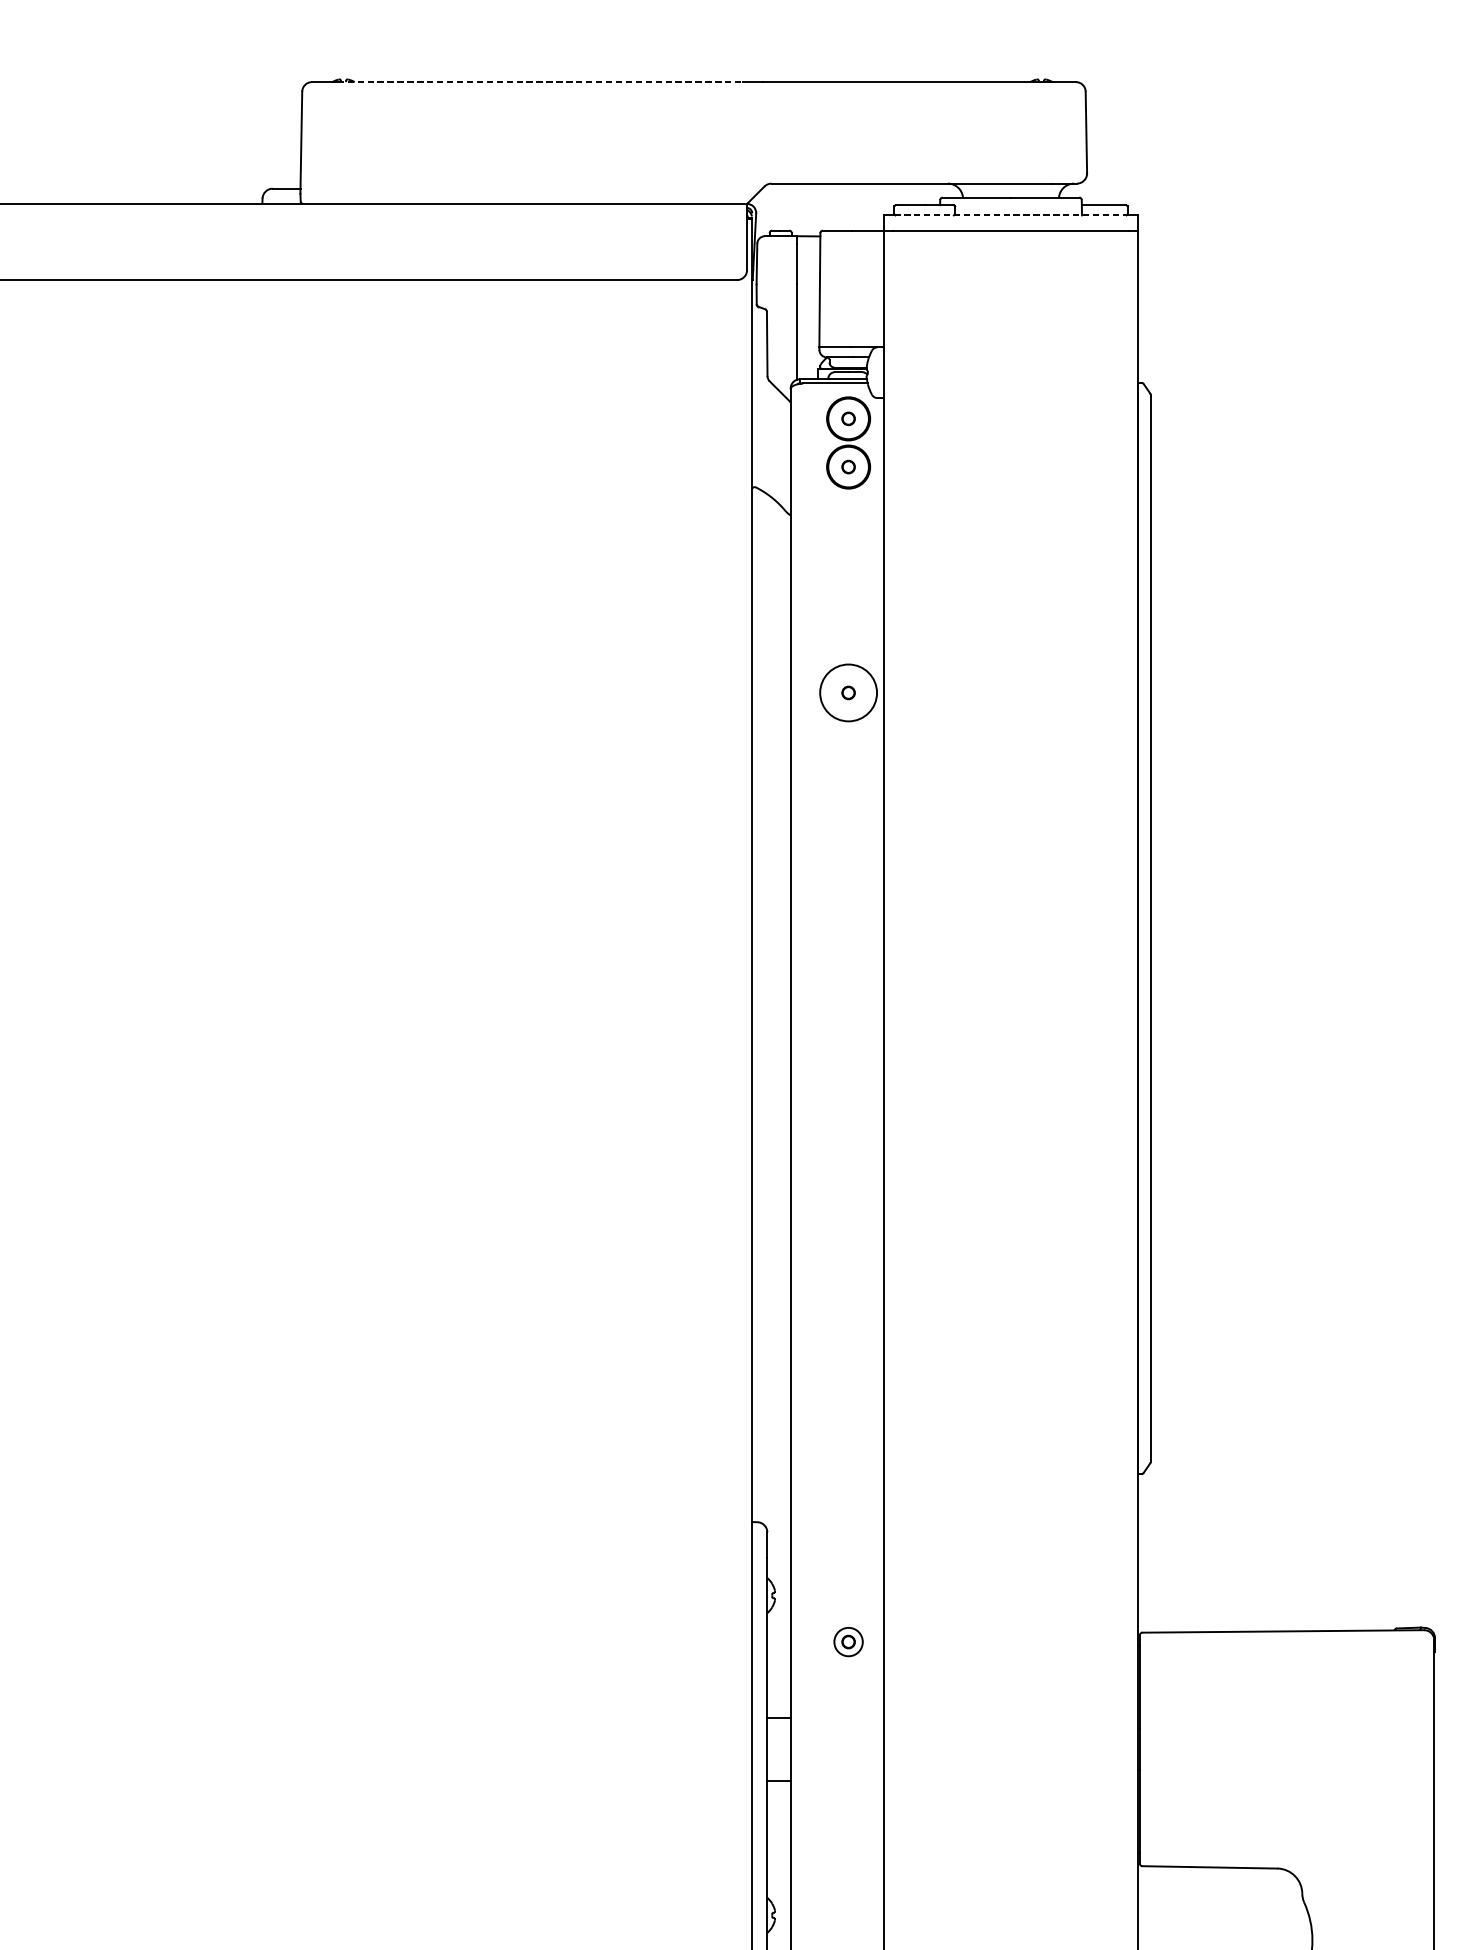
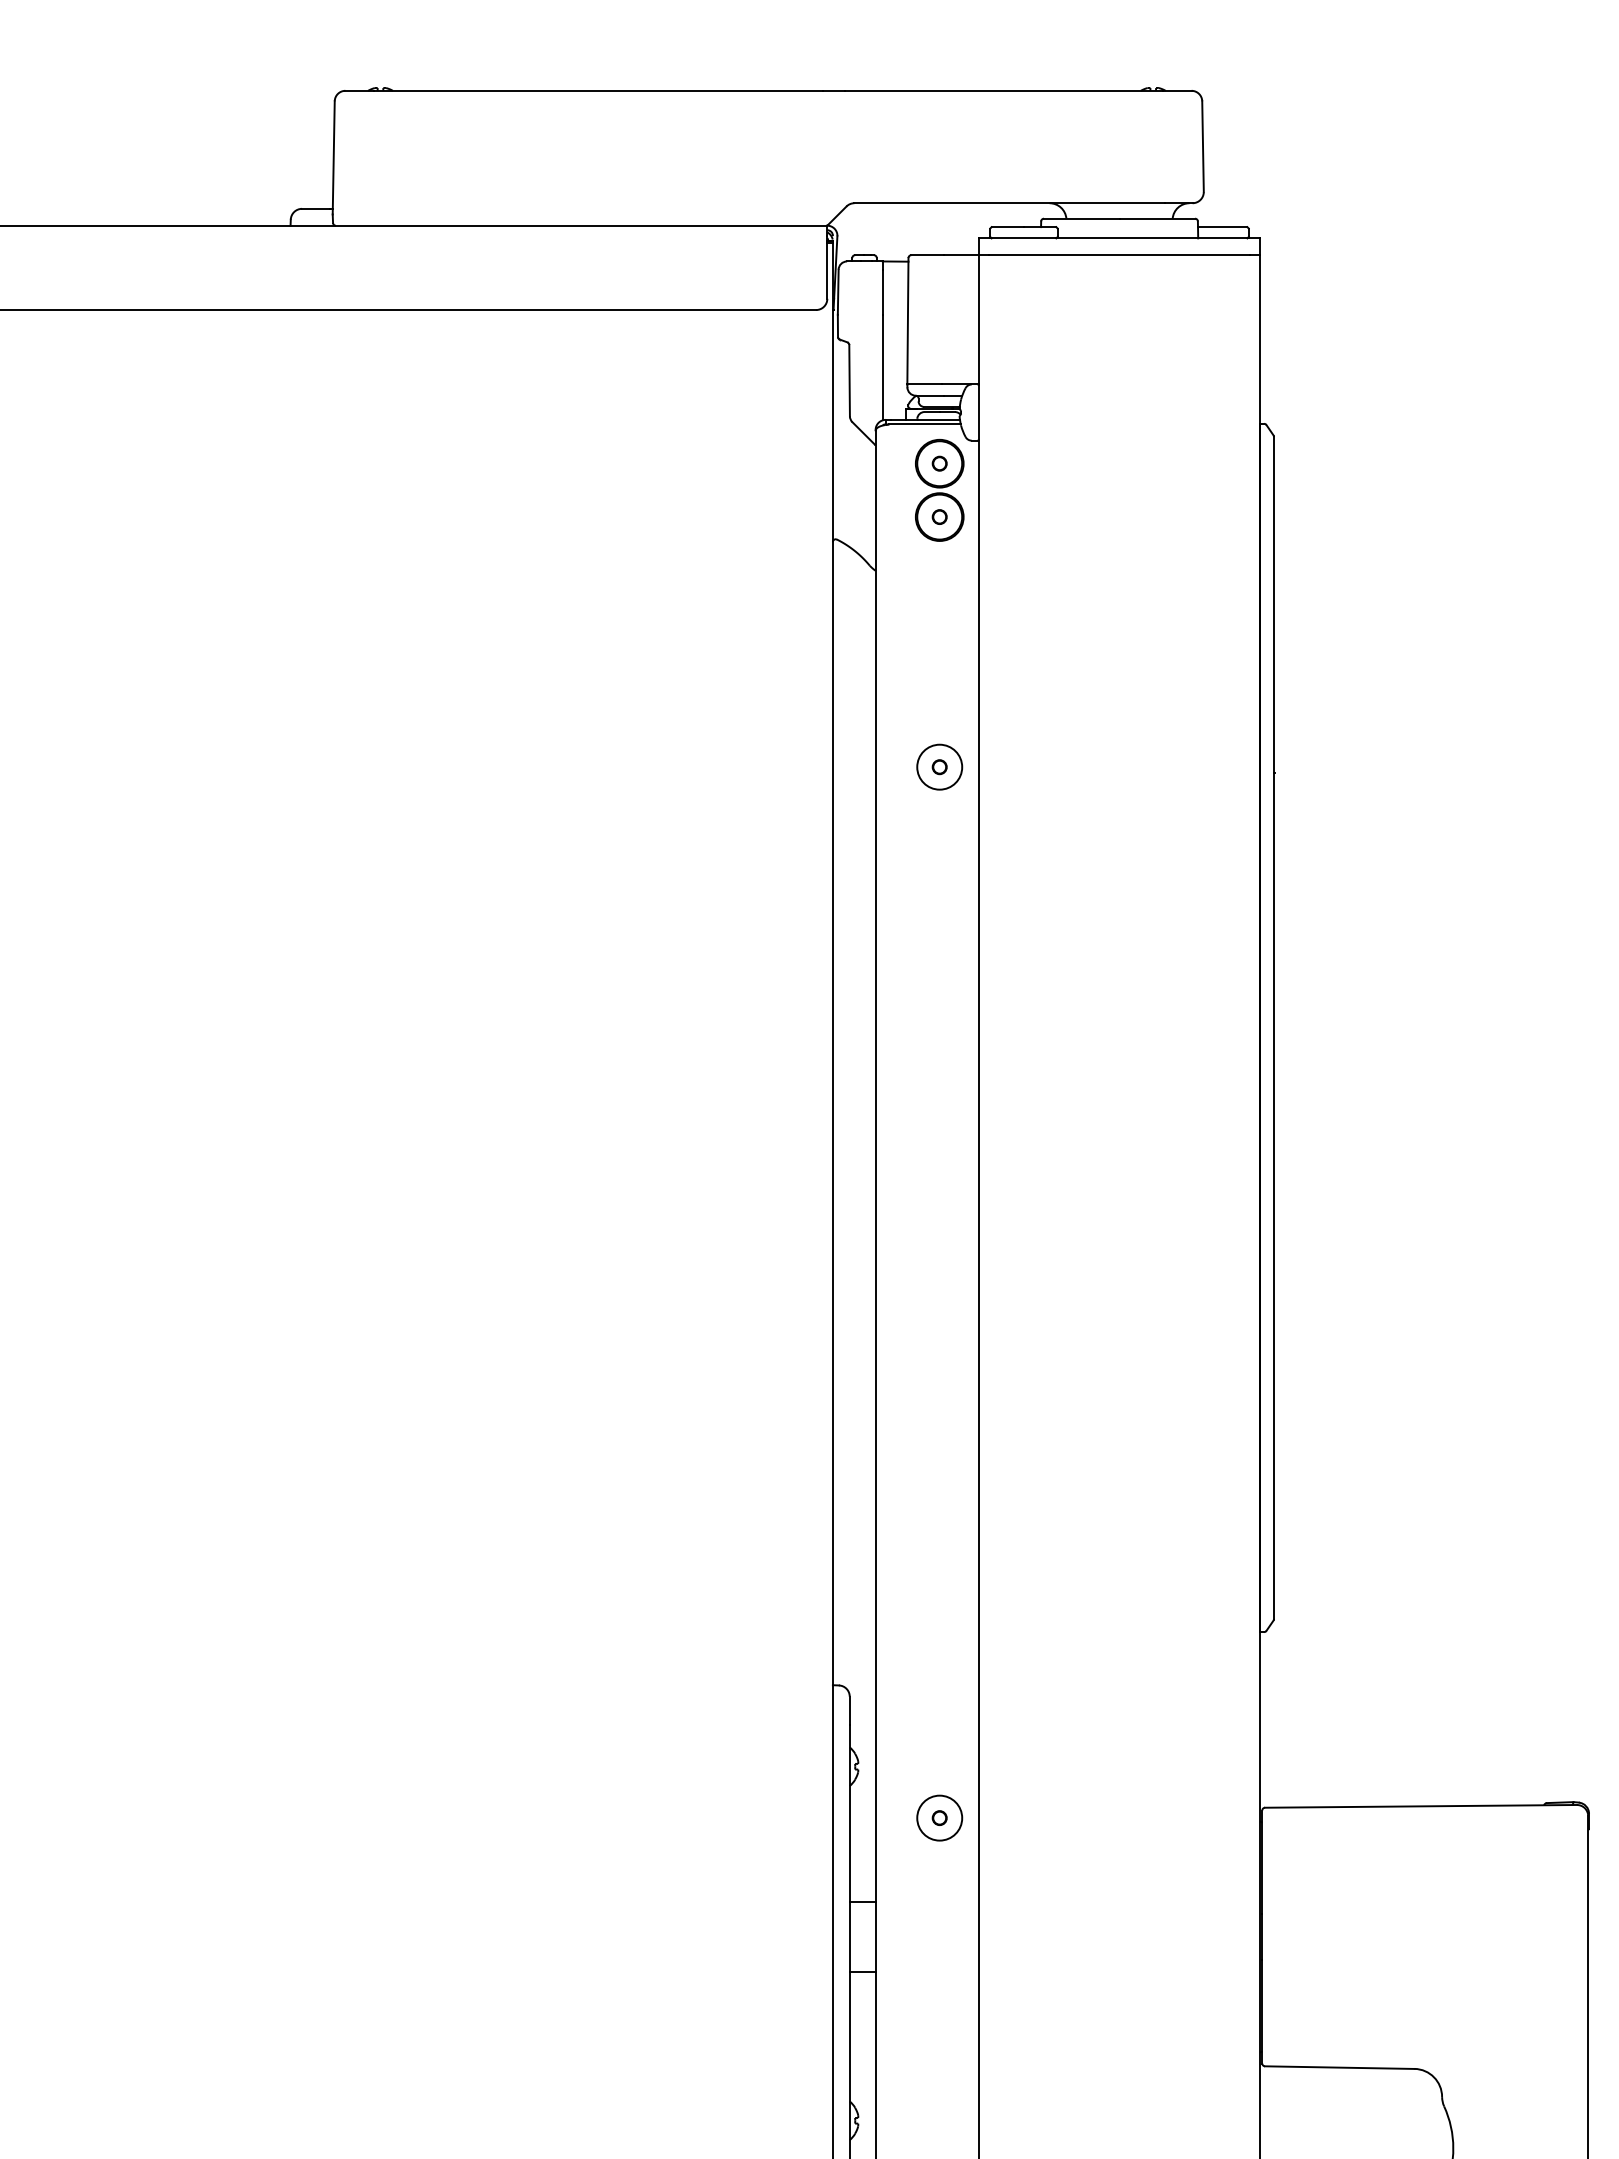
line: (540, 81) -> (598, 90), dashed -> solid
line: (1011, 215) -> (1120, 238), dashed -> solid
circle: (848, 692) -> (939, 766), size x0.71
circle: (848, 1641) -> (939, 1817), size x1.43

